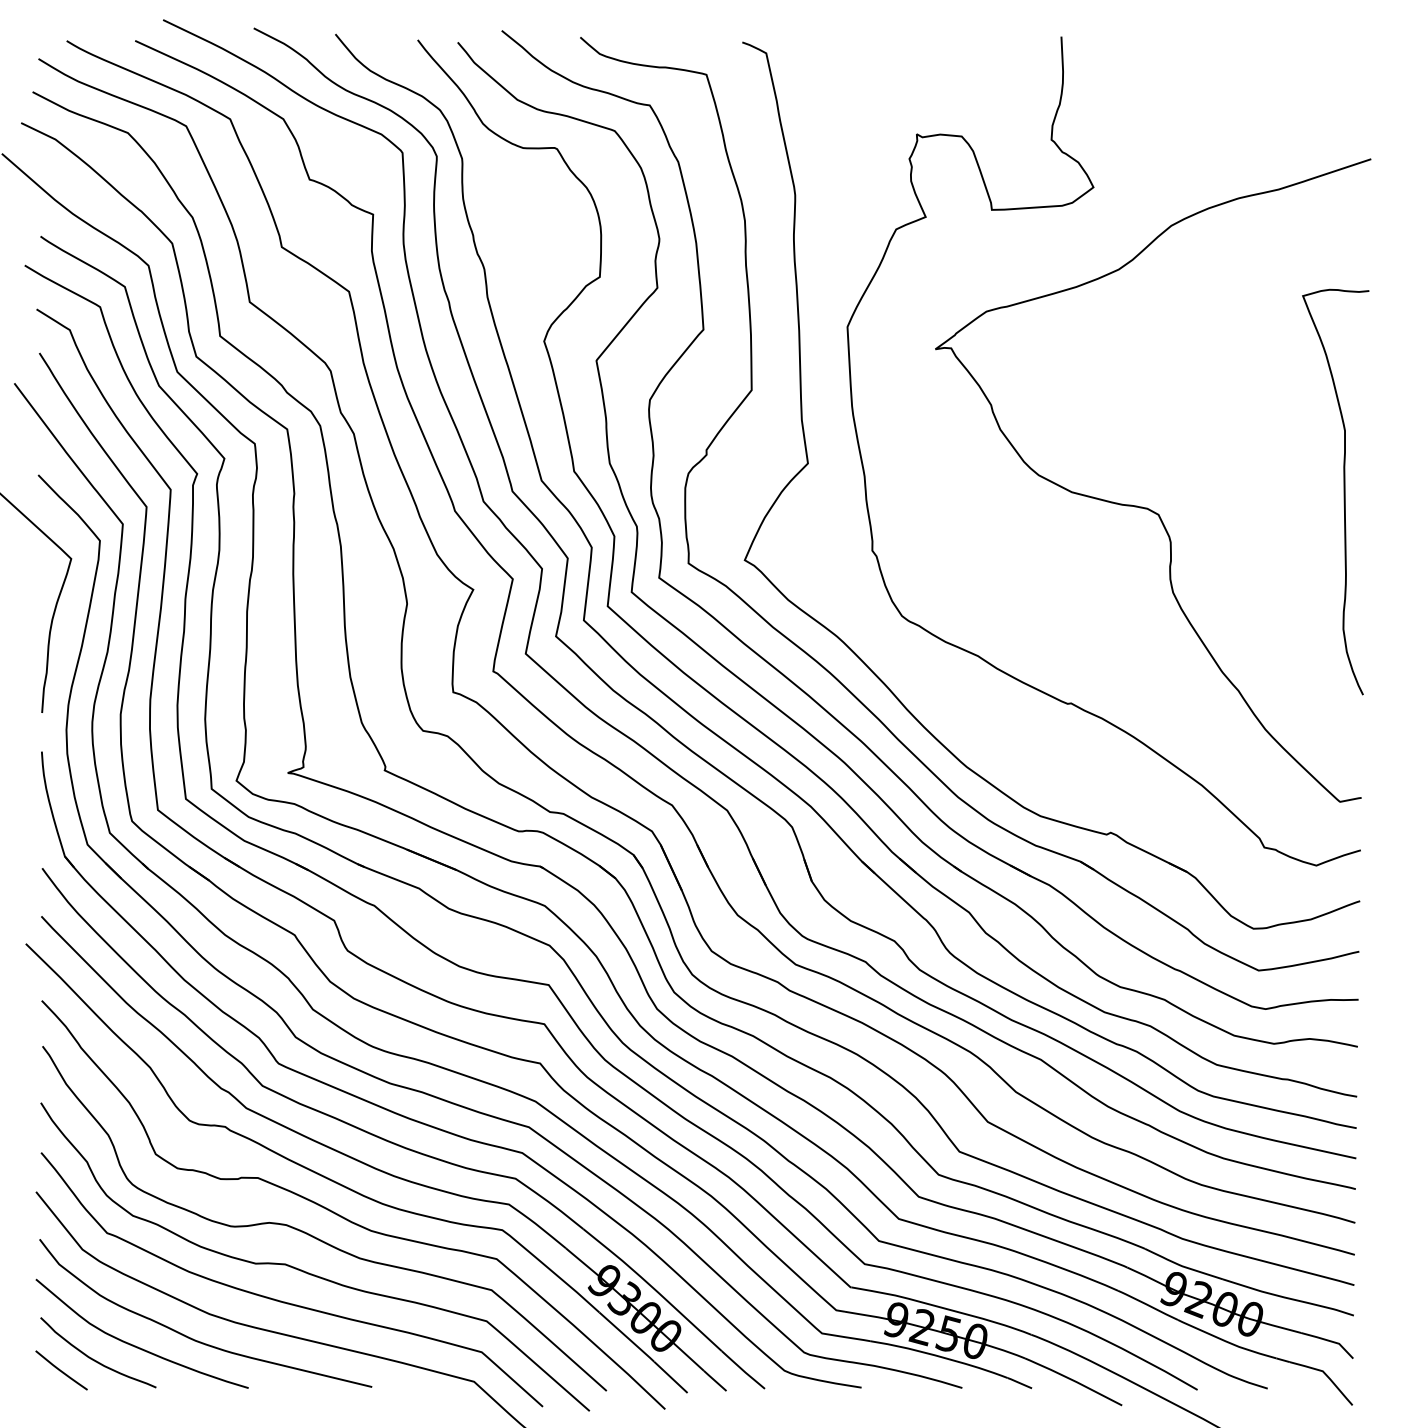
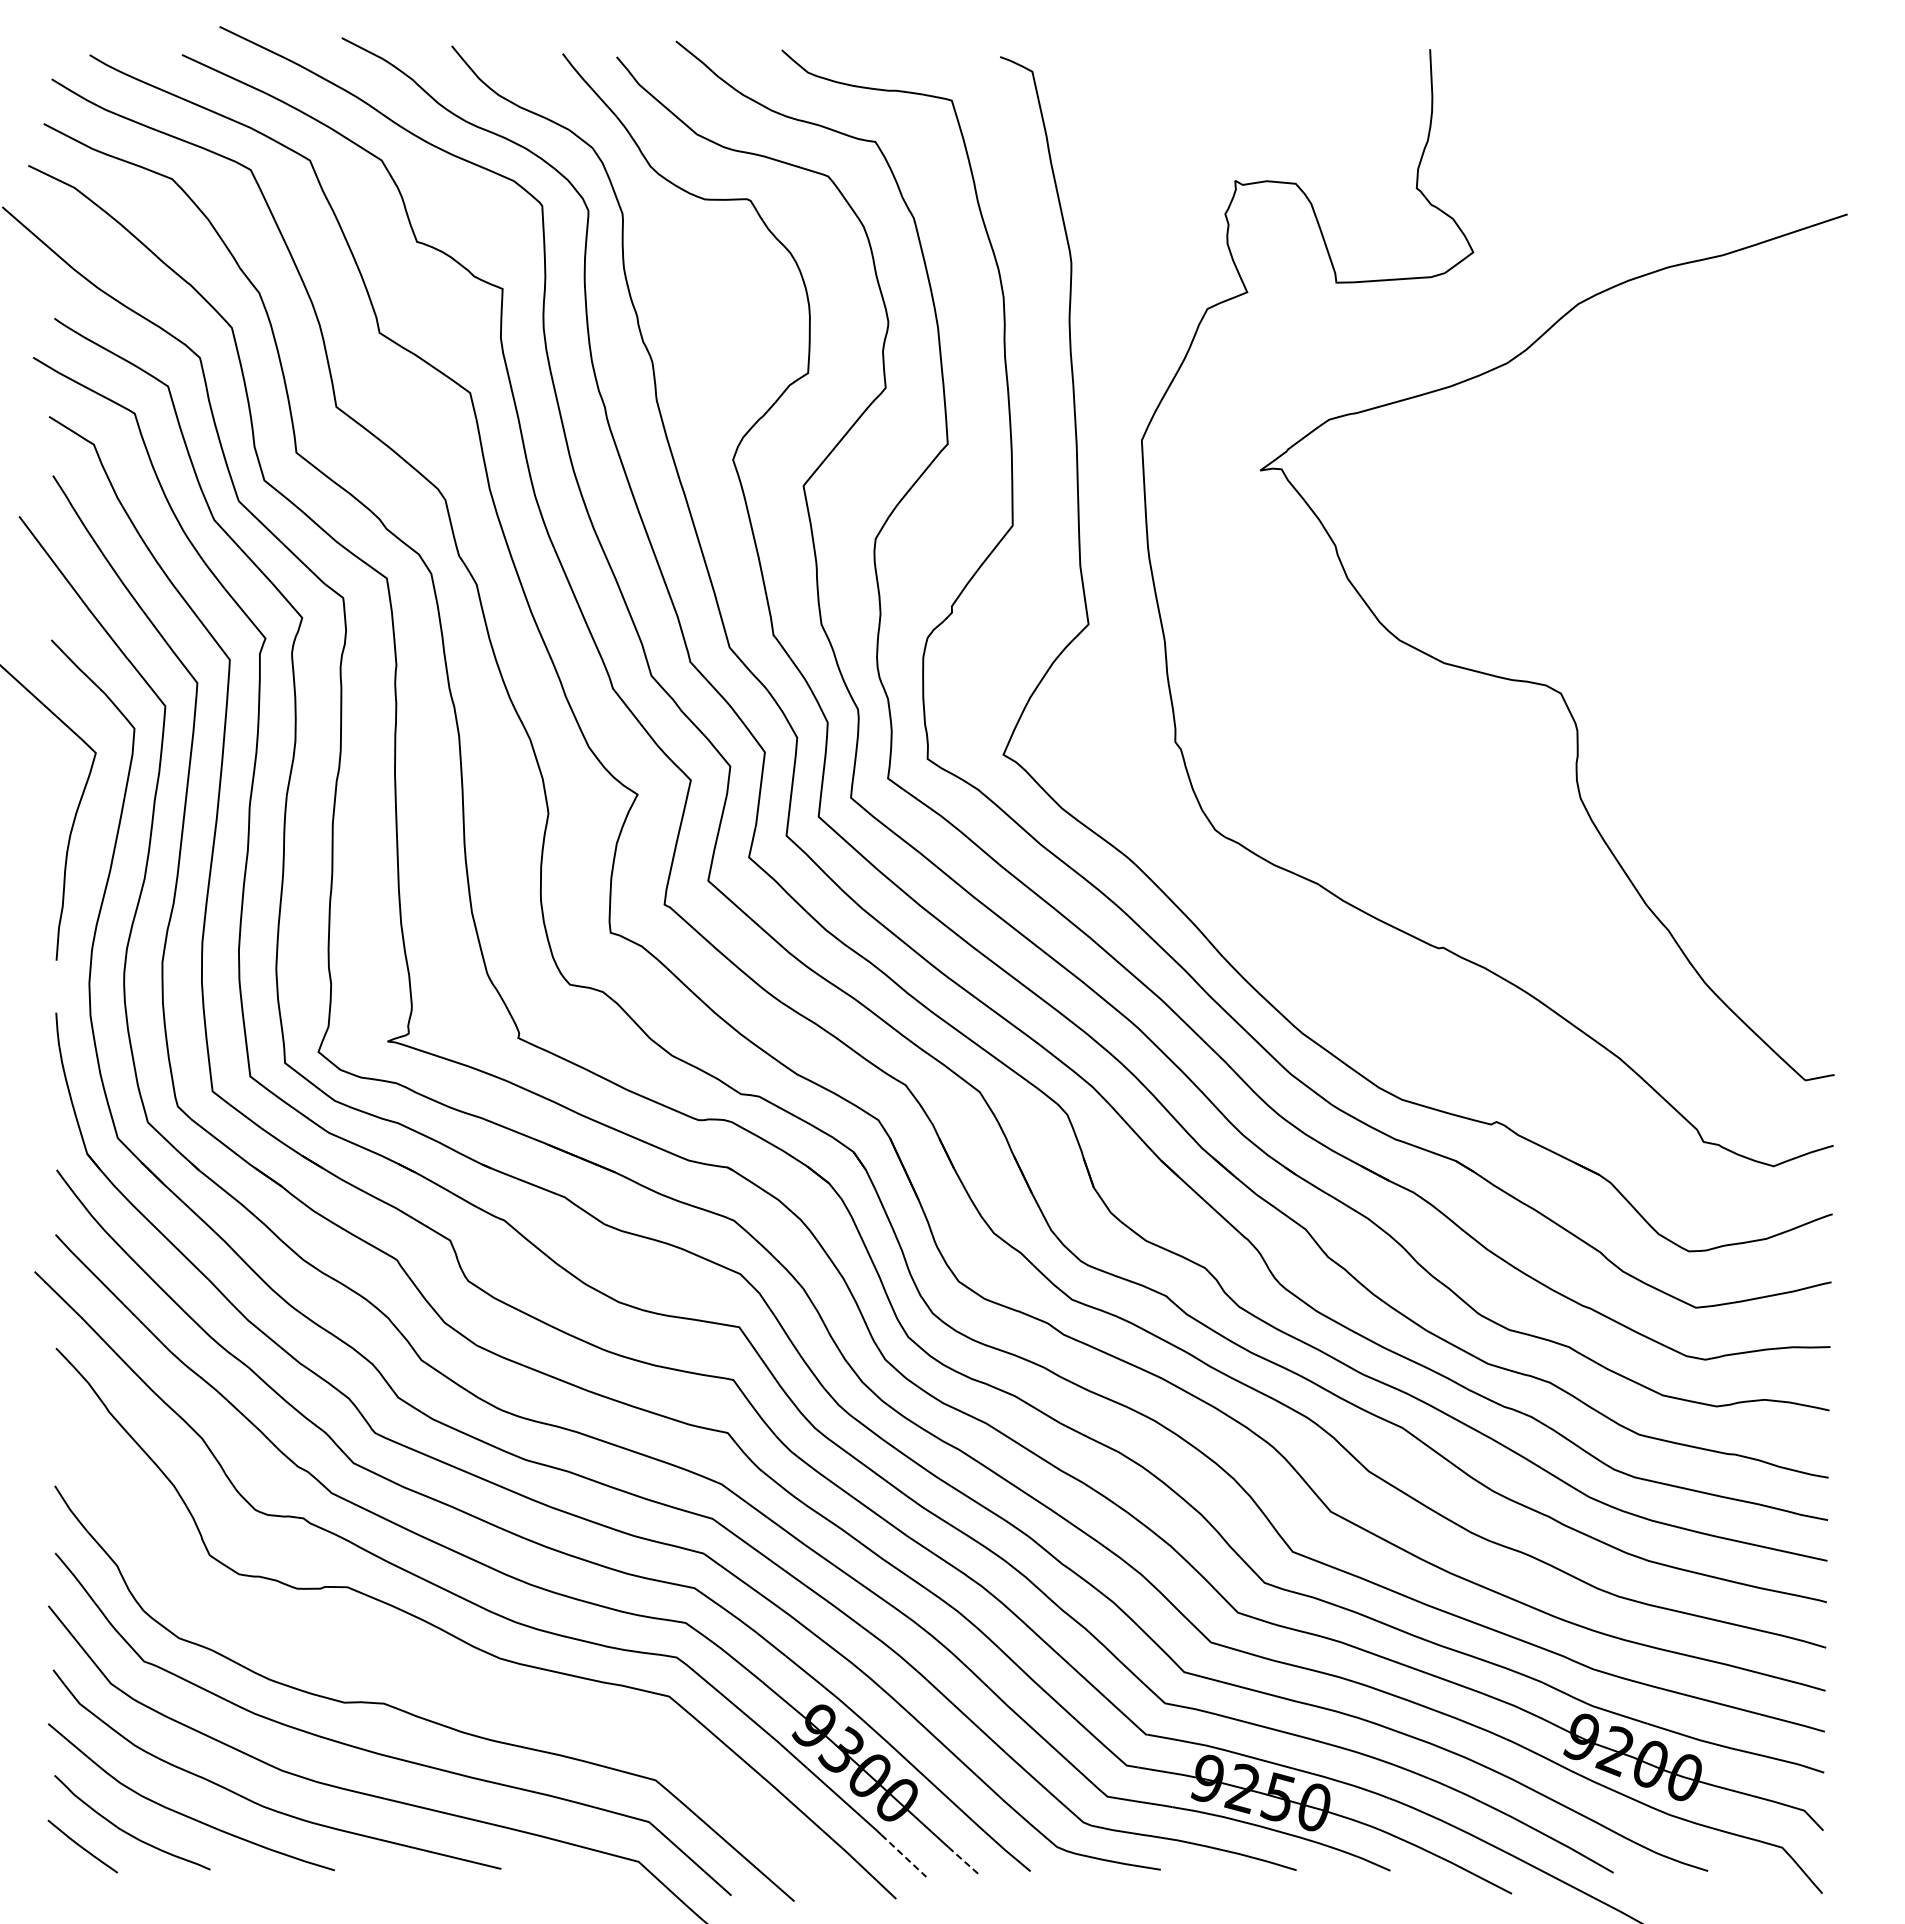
curve: (1343, 491) -> (1810, 662), removed
curve: (315, 1236) -> (424, 1666), removed
line: (670, 1377) -> (903, 1855), solid -> dashed
line: (715, 1380) -> (963, 1860), solid -> dashed

